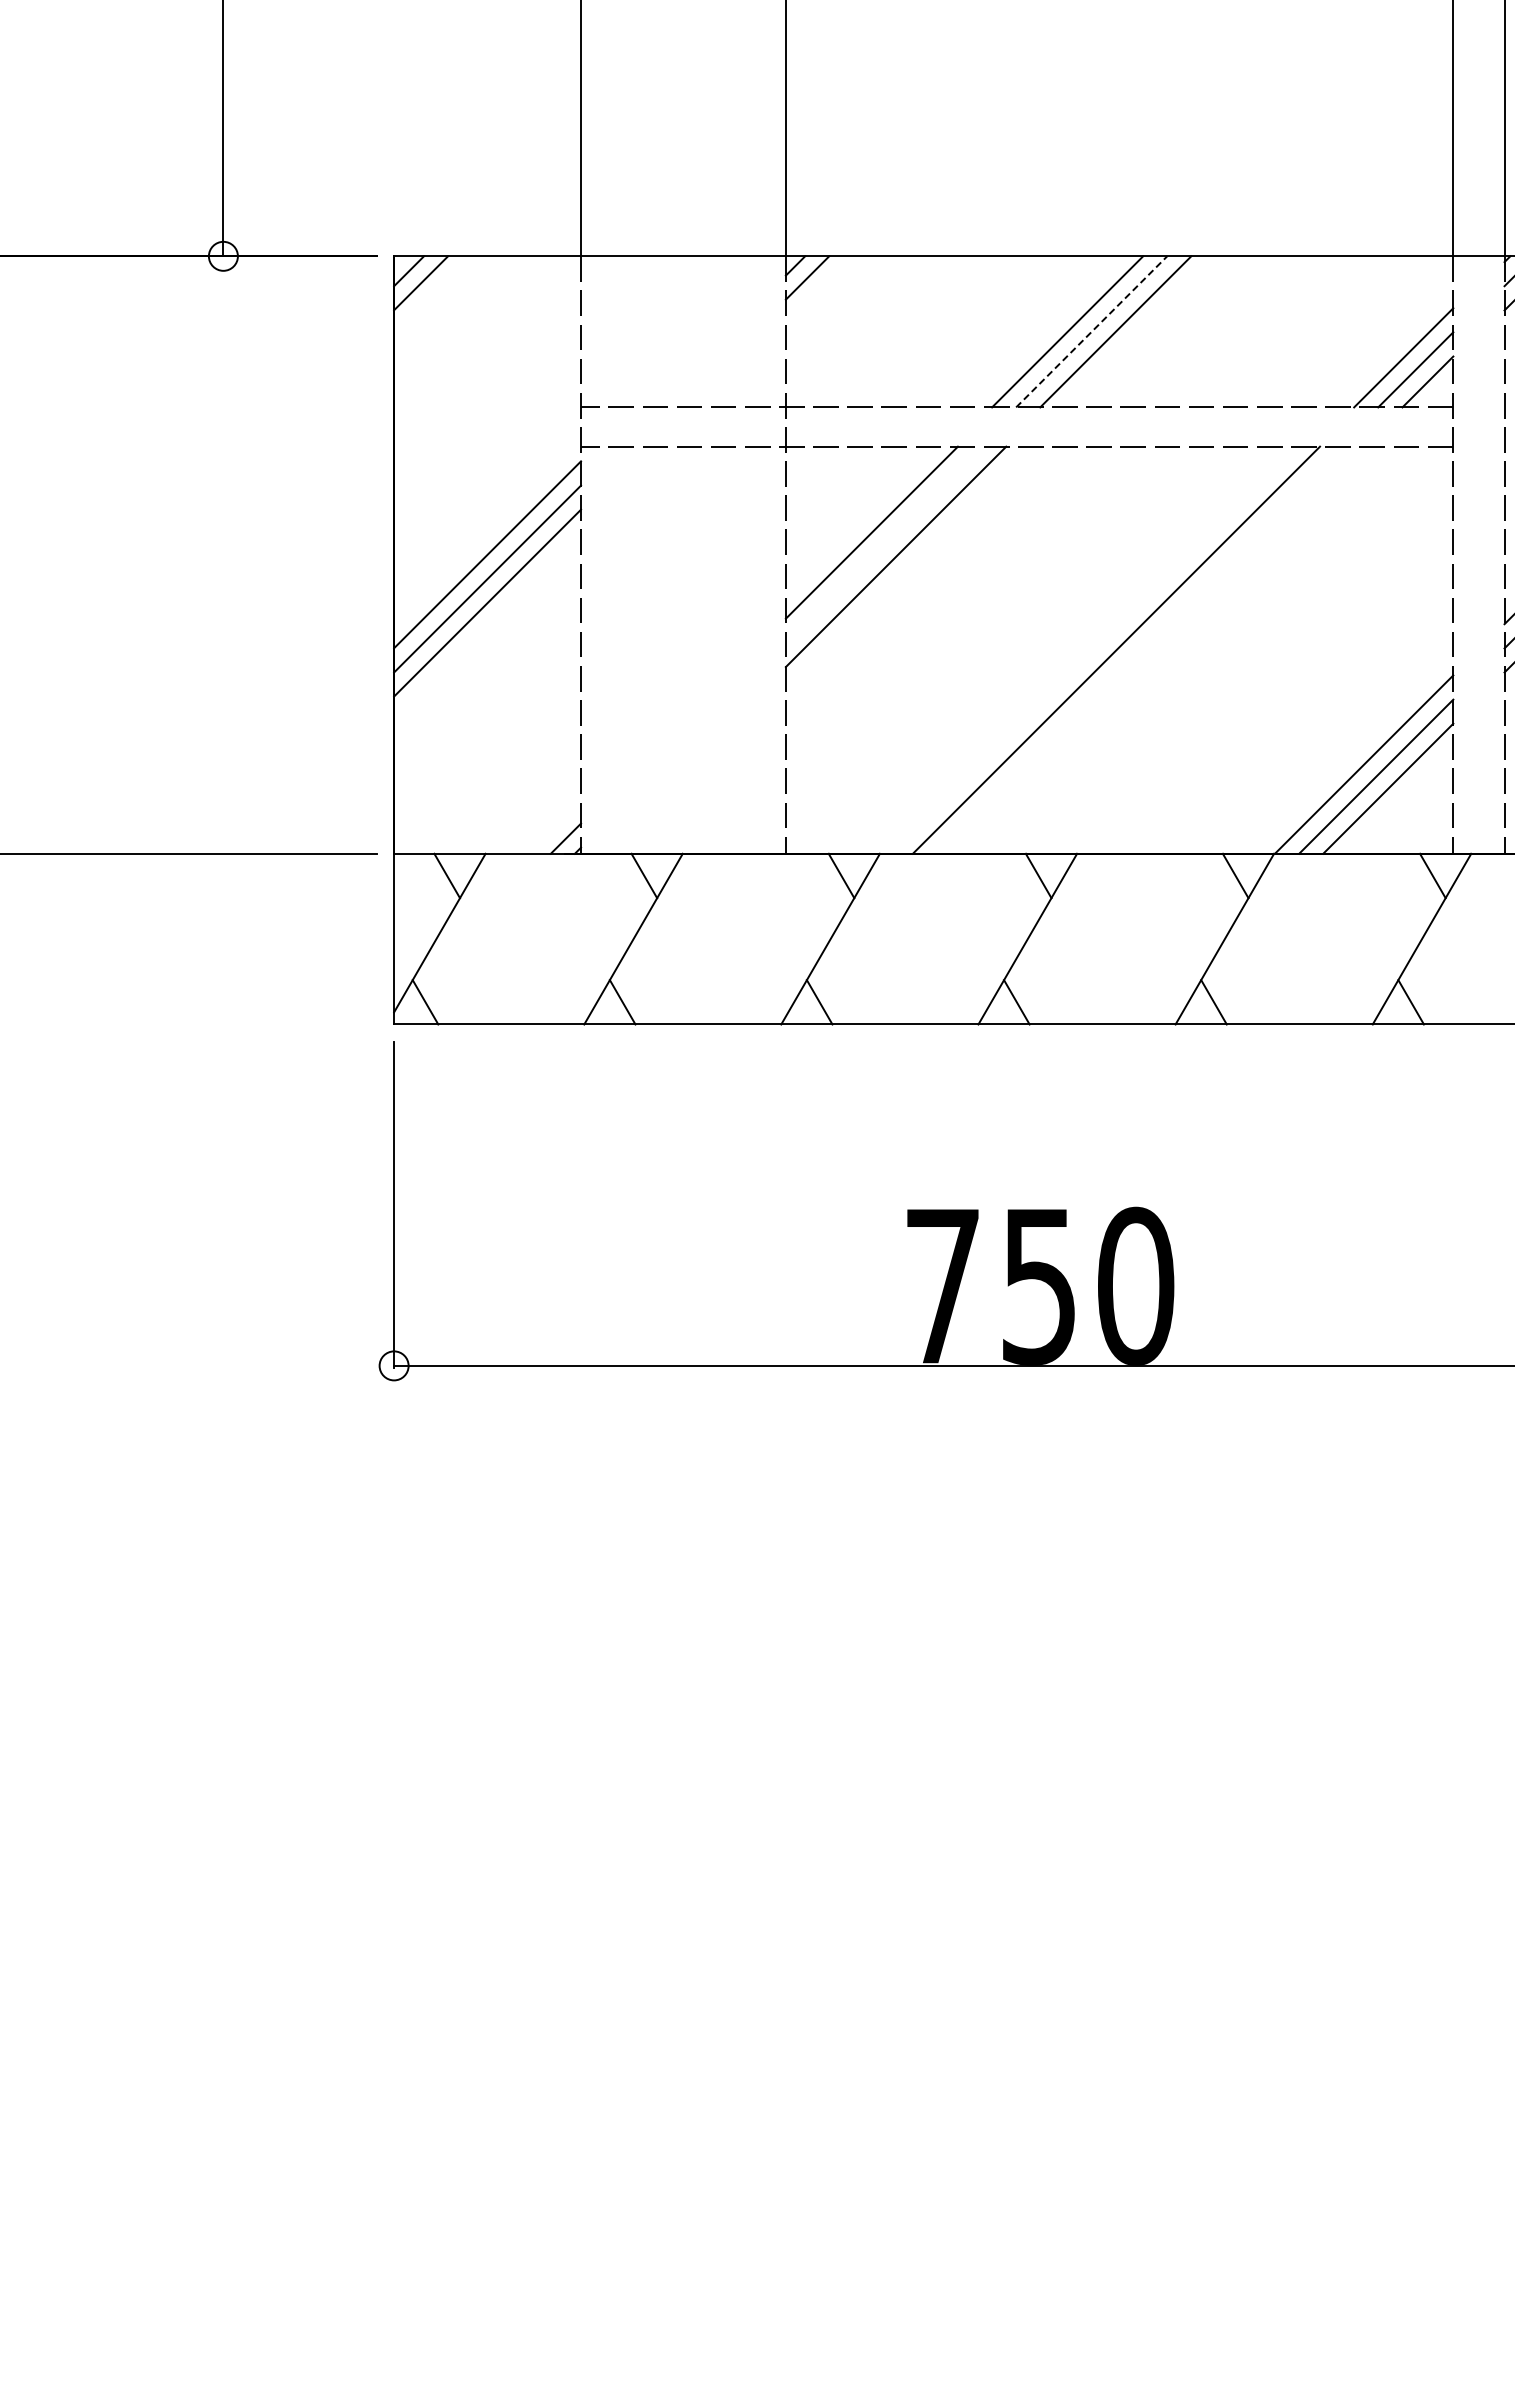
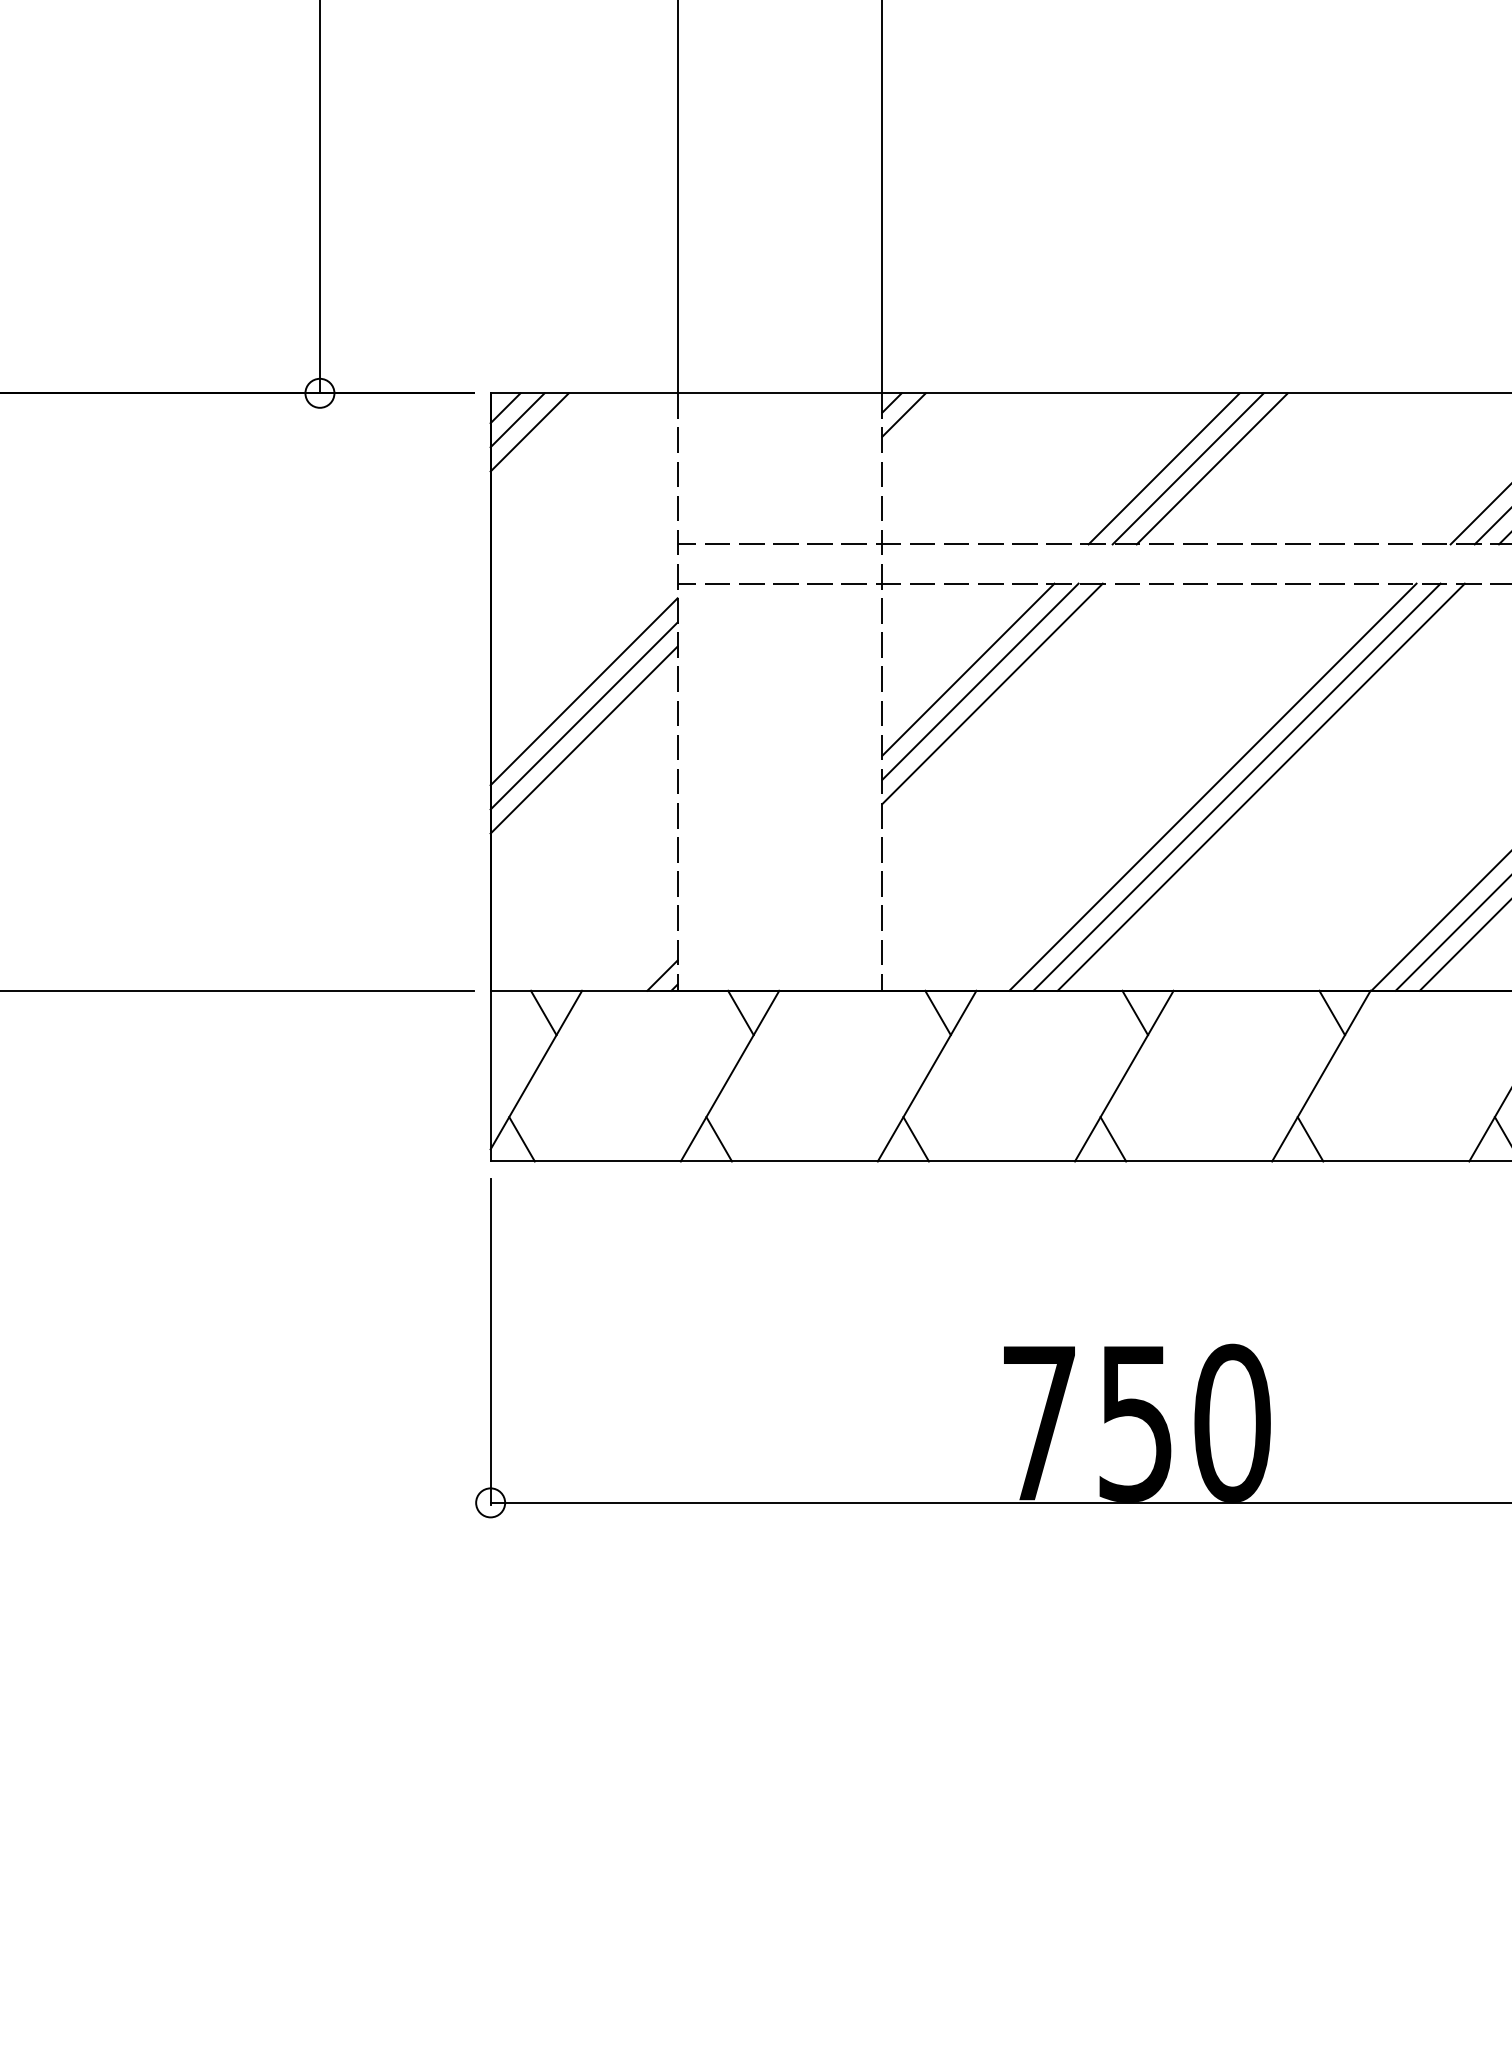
line: (433, 295) -> (530, 432), added
line: (1091, 331) -> (1188, 468), dashed -> solid
line: (883, 544) -> (980, 681), added
line: (1140, 649) -> (1237, 786), added
line: (1164, 649) -> (1261, 786), added

